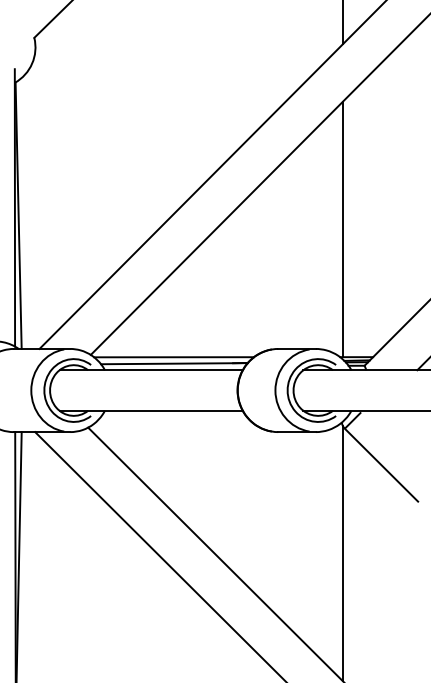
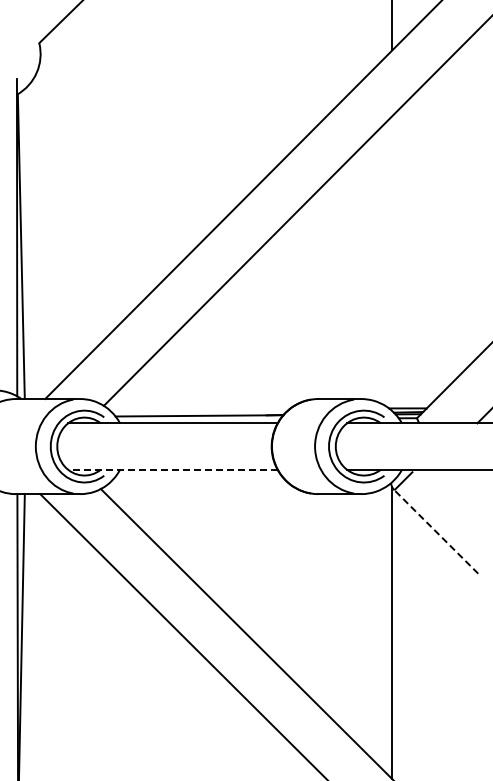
line: (343, 229) -> (392, 262), removed
line: (173, 357) -> (198, 408), removed
line: (150, 410) -> (172, 469), solid -> dashed
line: (380, 464) -> (435, 531), solid -> dashed

